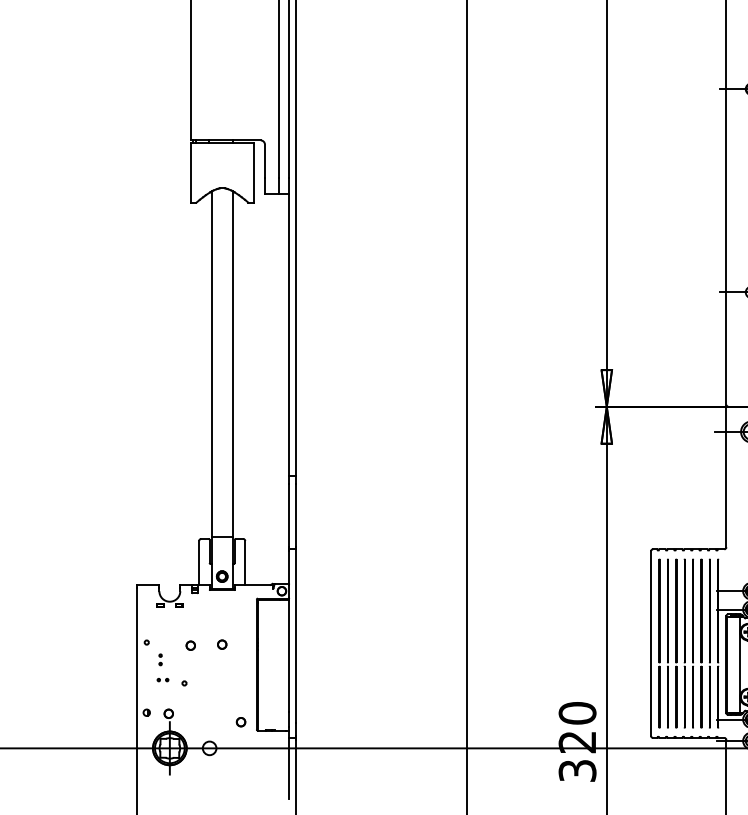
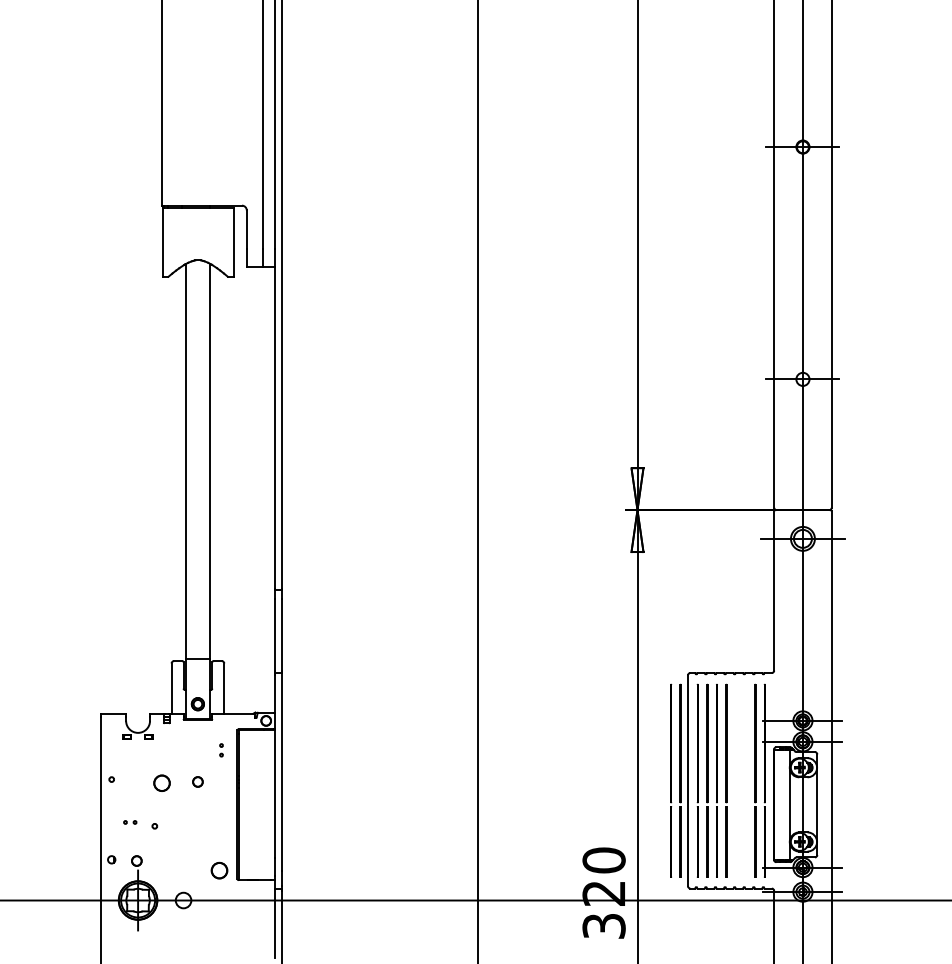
part: (696, 643) -> (675, 780), moved
circle: (190, 645) -> (161, 782), size x1.6
part: (160, 659) -> (221, 750), moved
part: (241, 722) -> (219, 870), size x1.6

